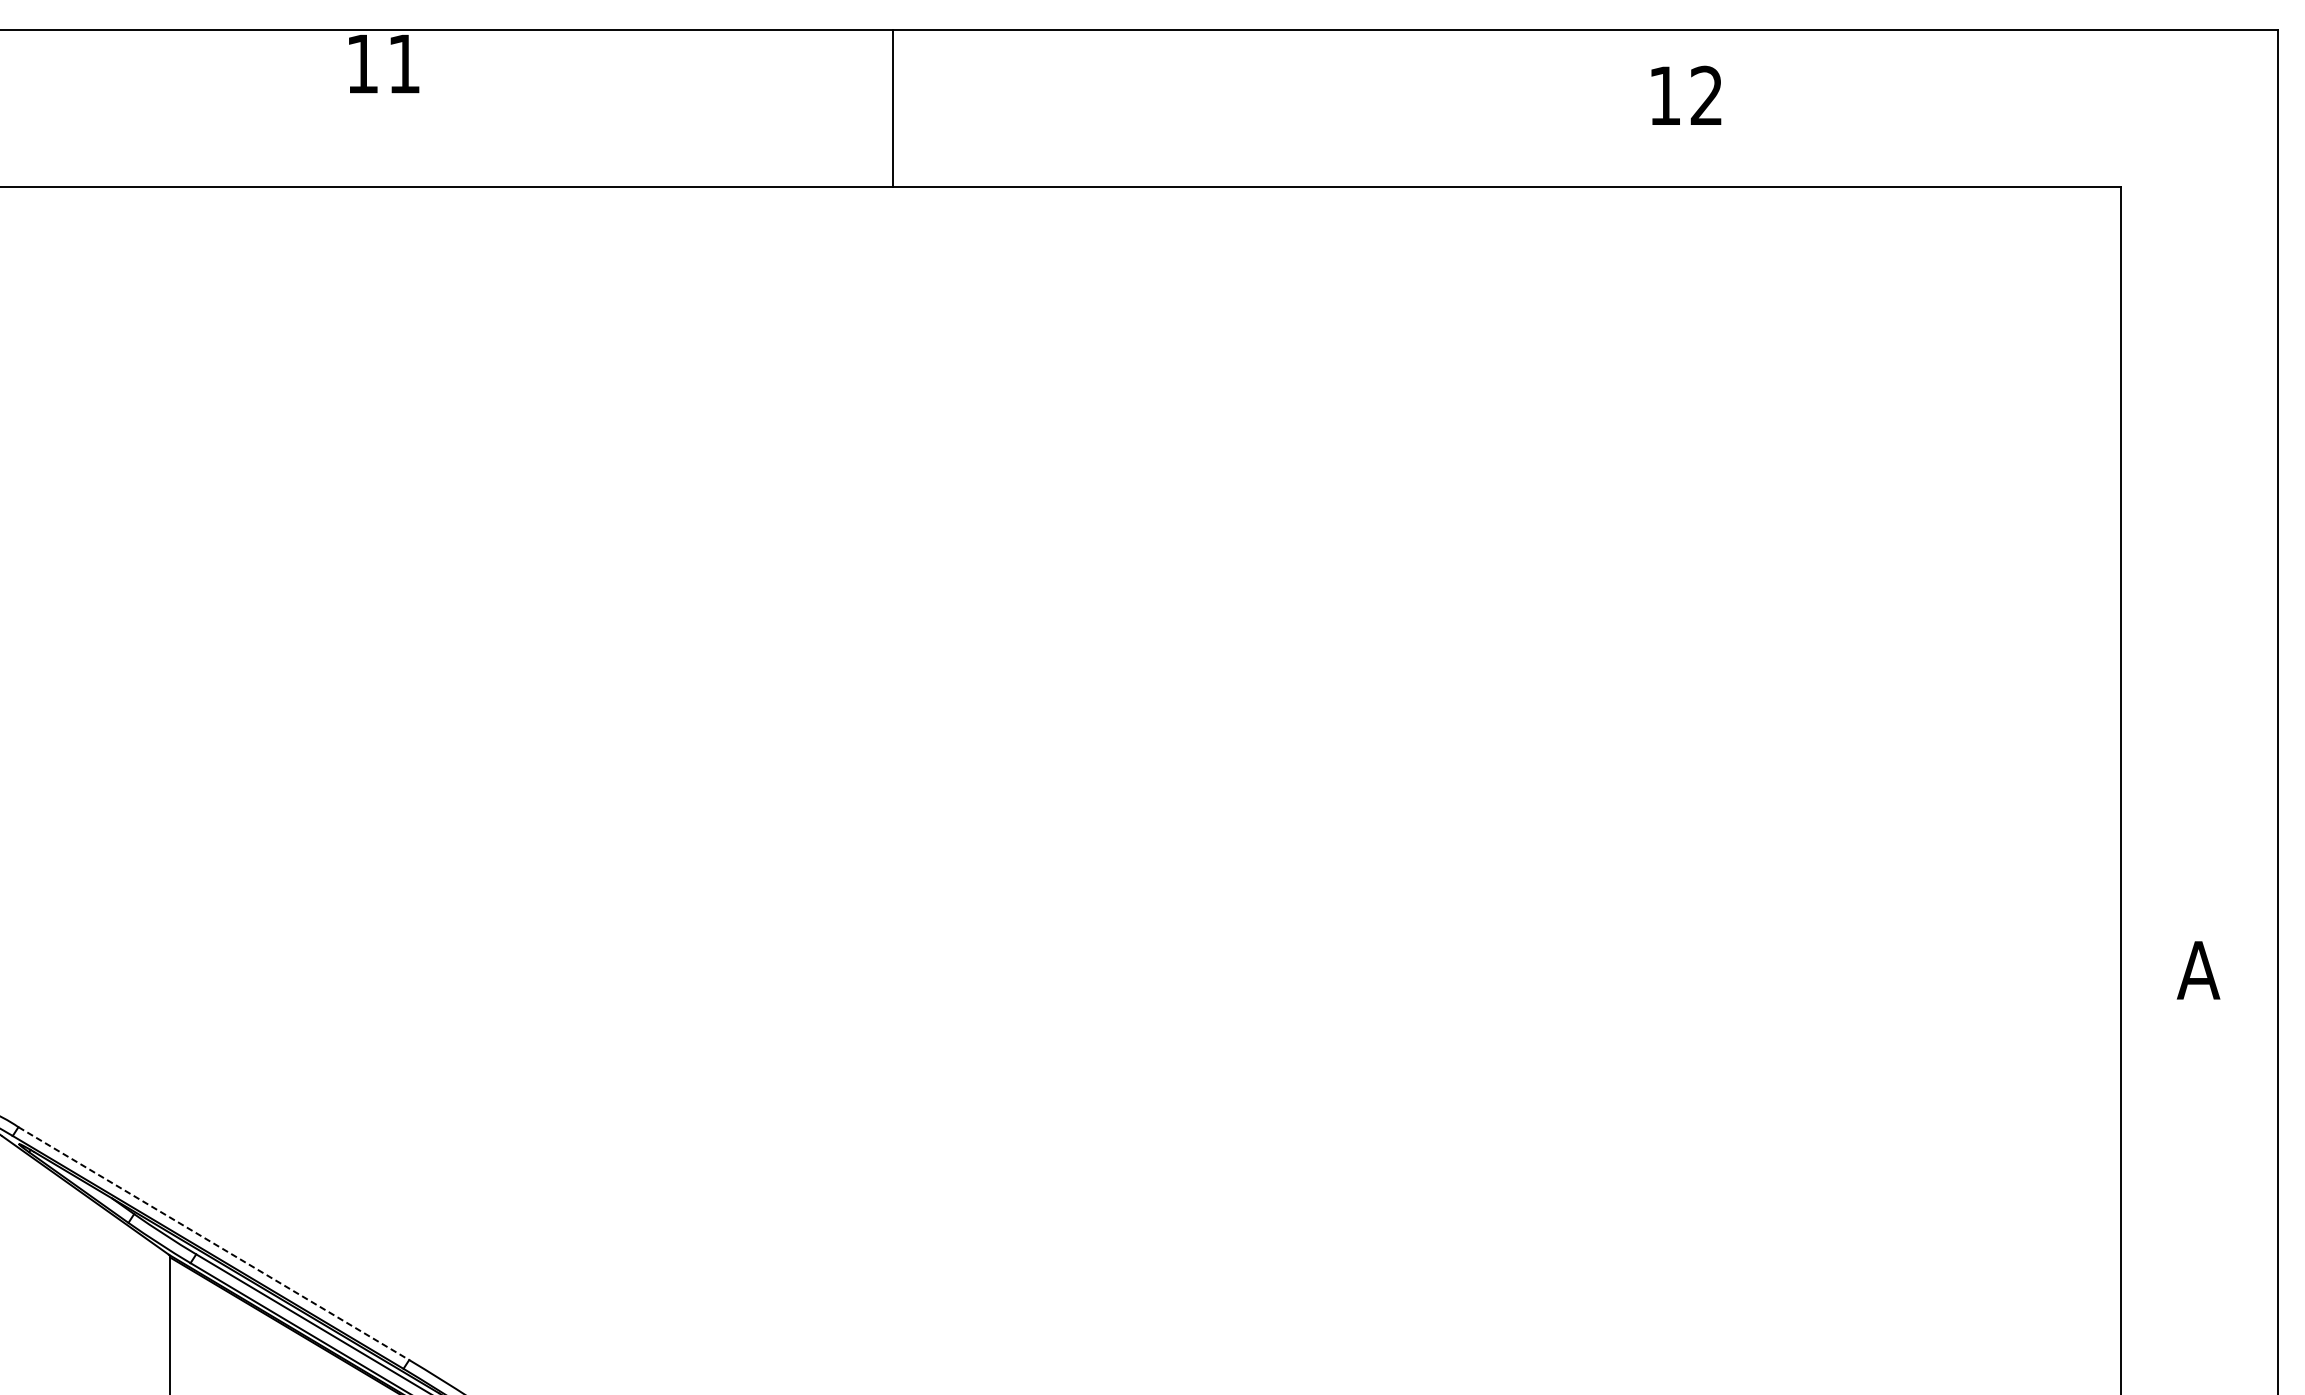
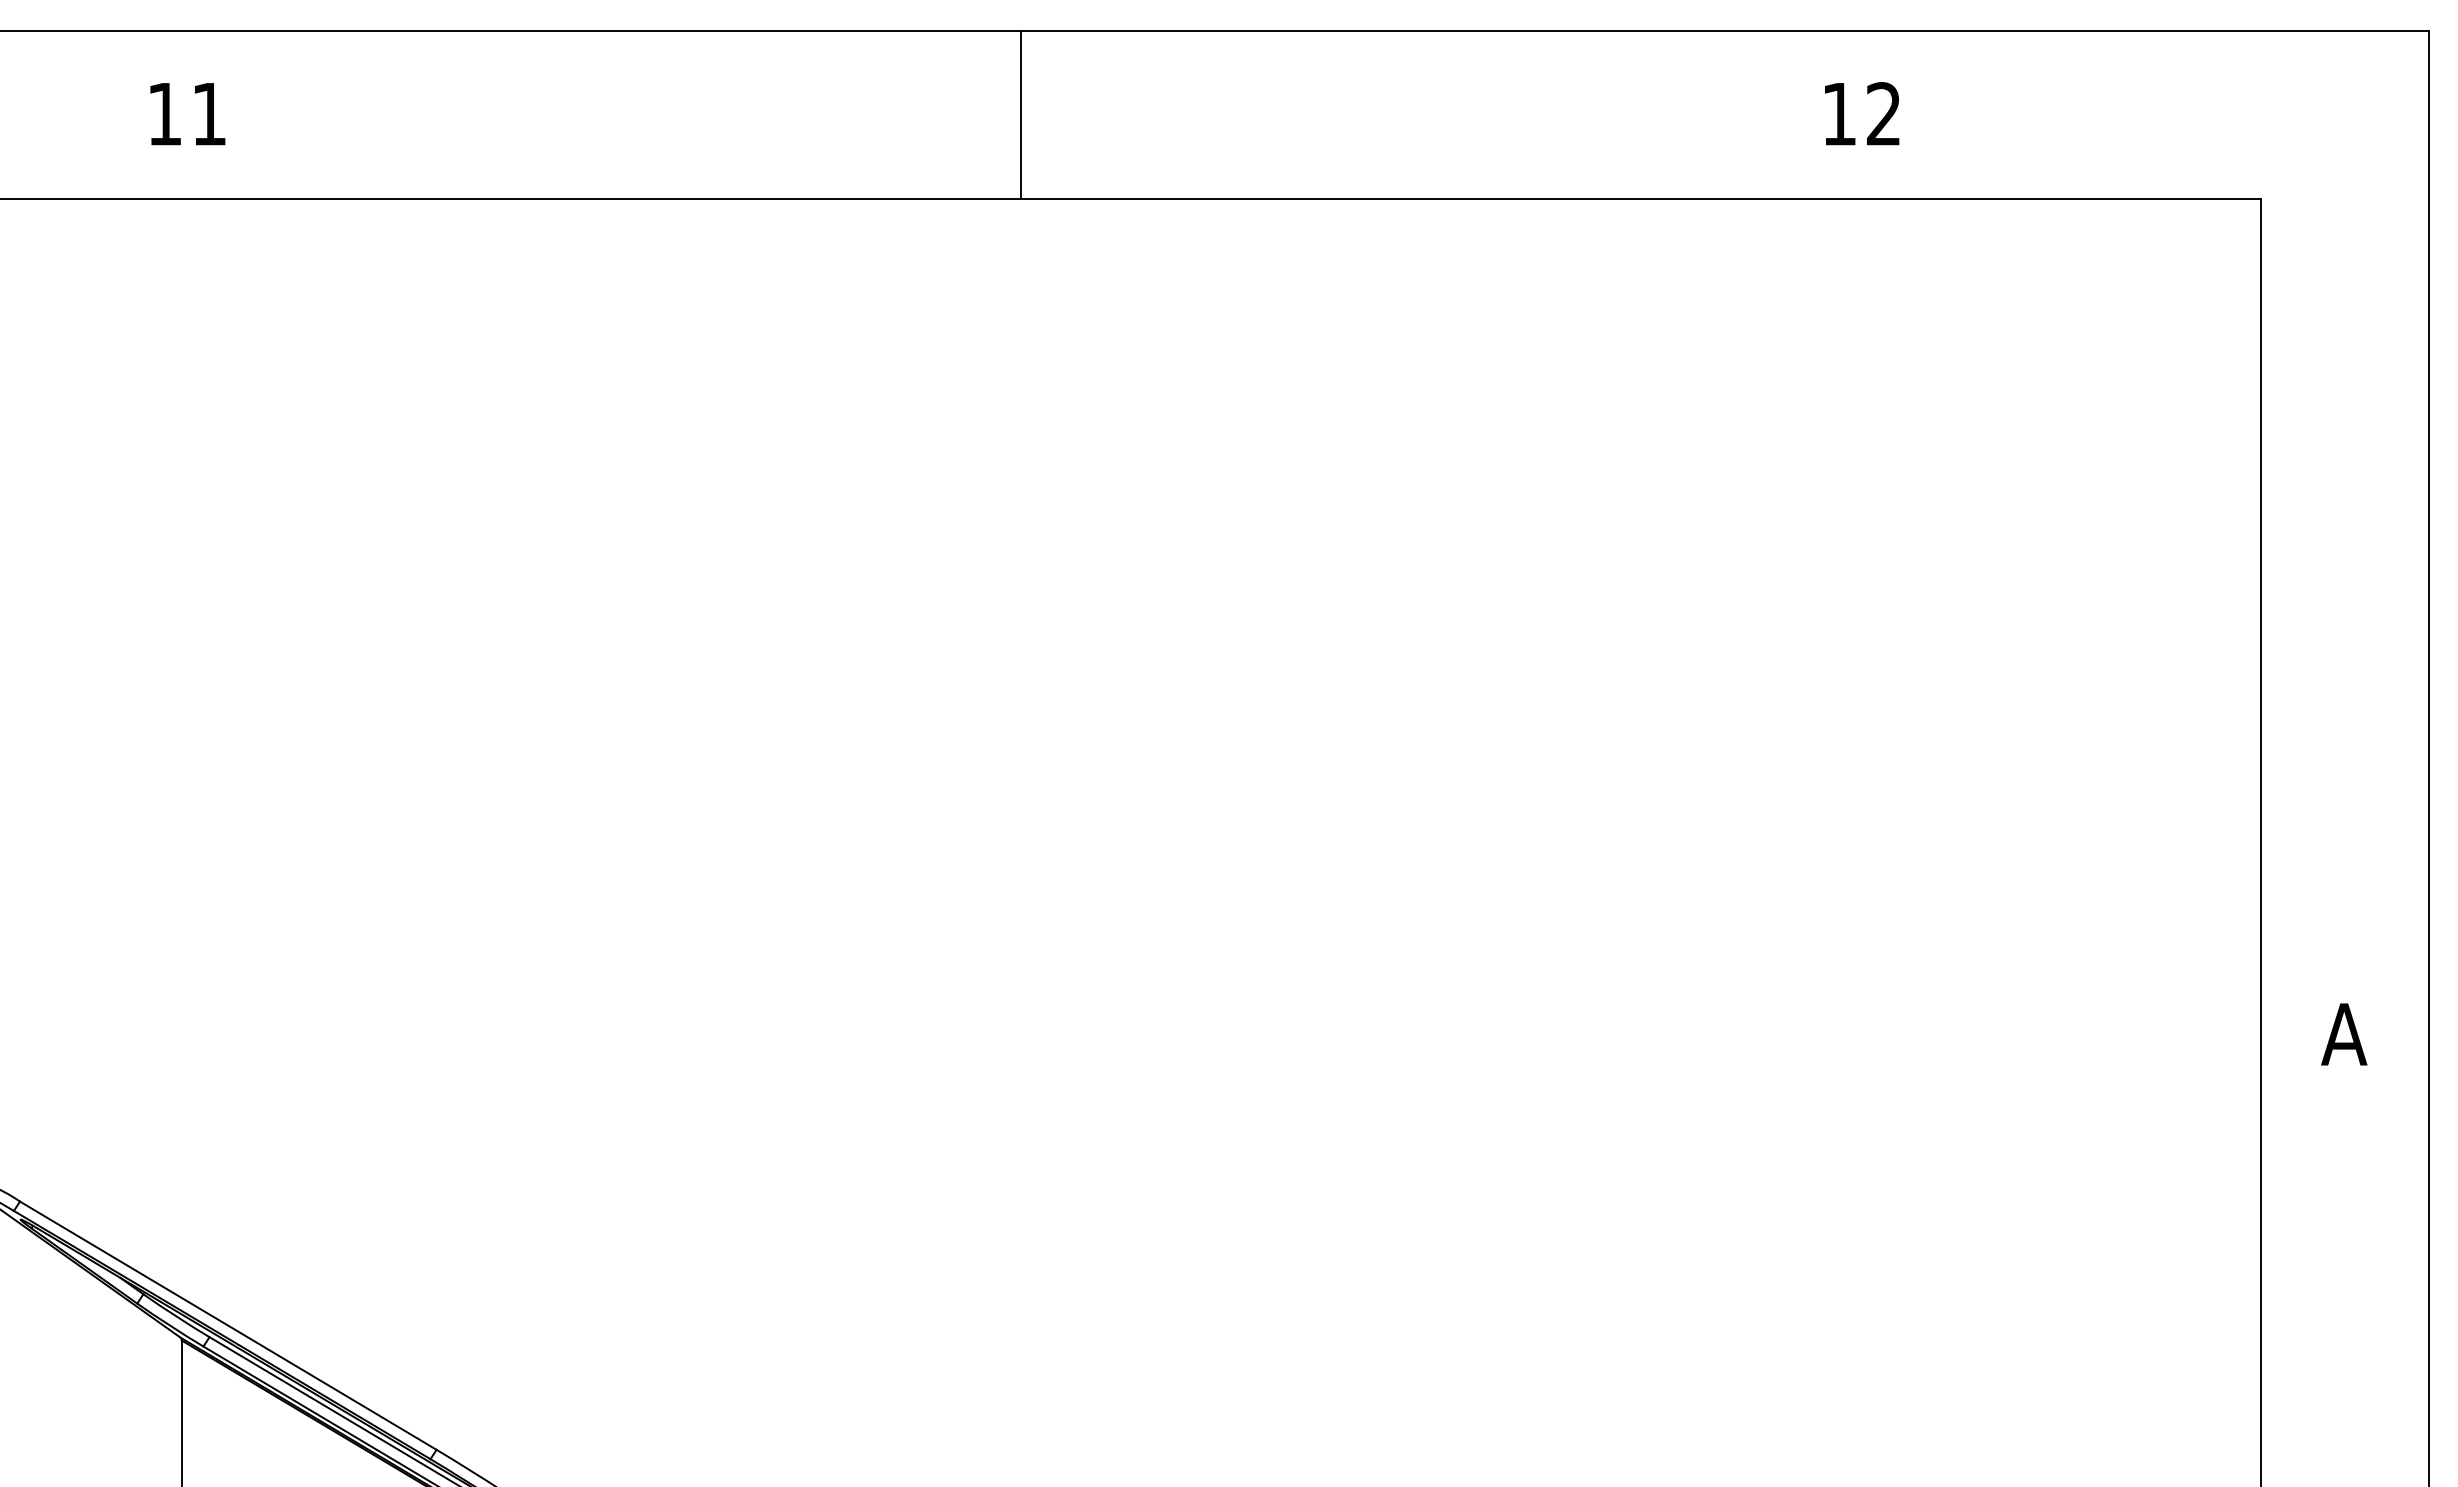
text: (383, 64) -> (187, 114), moved
text: (1686, 95) -> (1862, 113), moved
line: (893, 108) -> (1021, 115), moved
line: (214, 1243) -> (228, 1325), dashed -> solid

